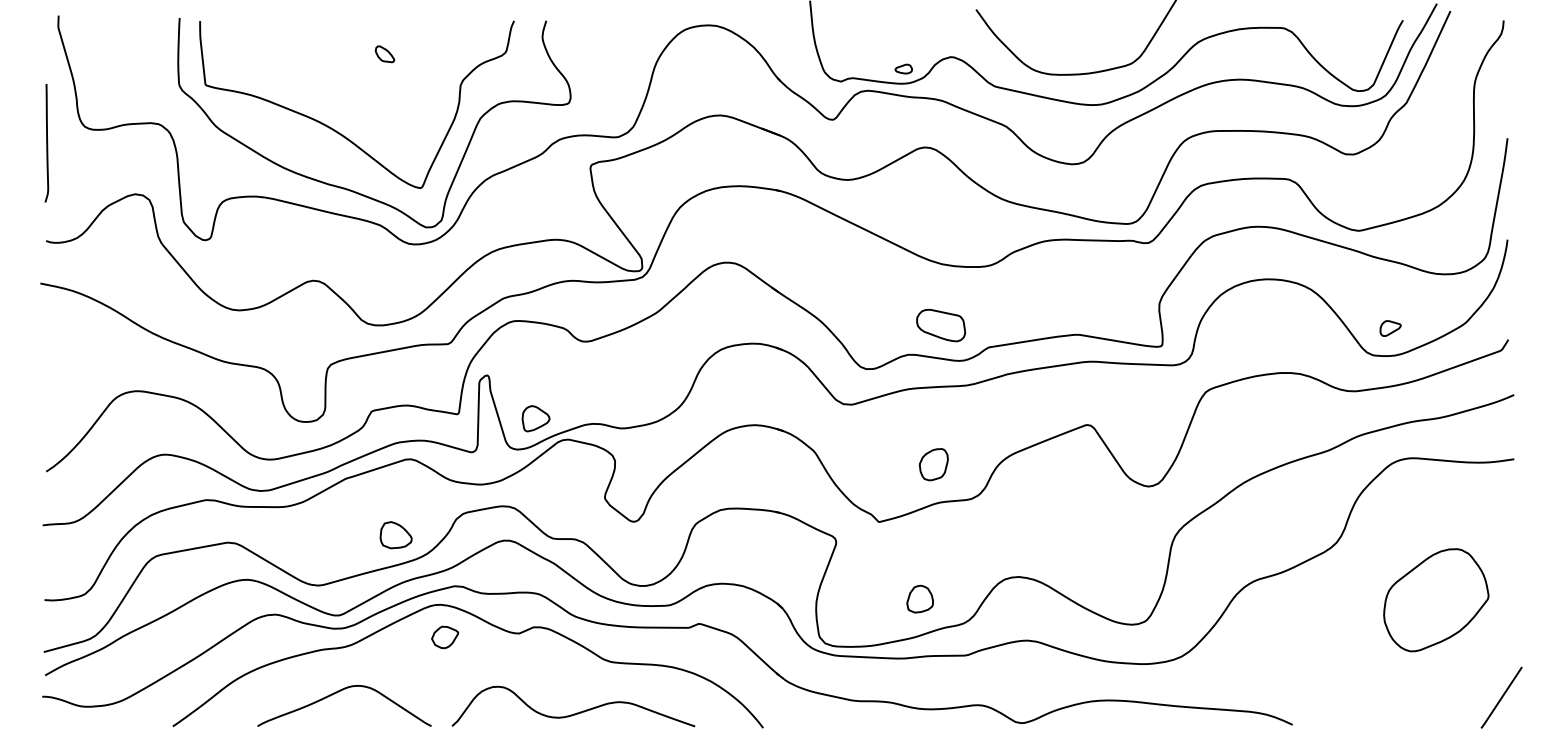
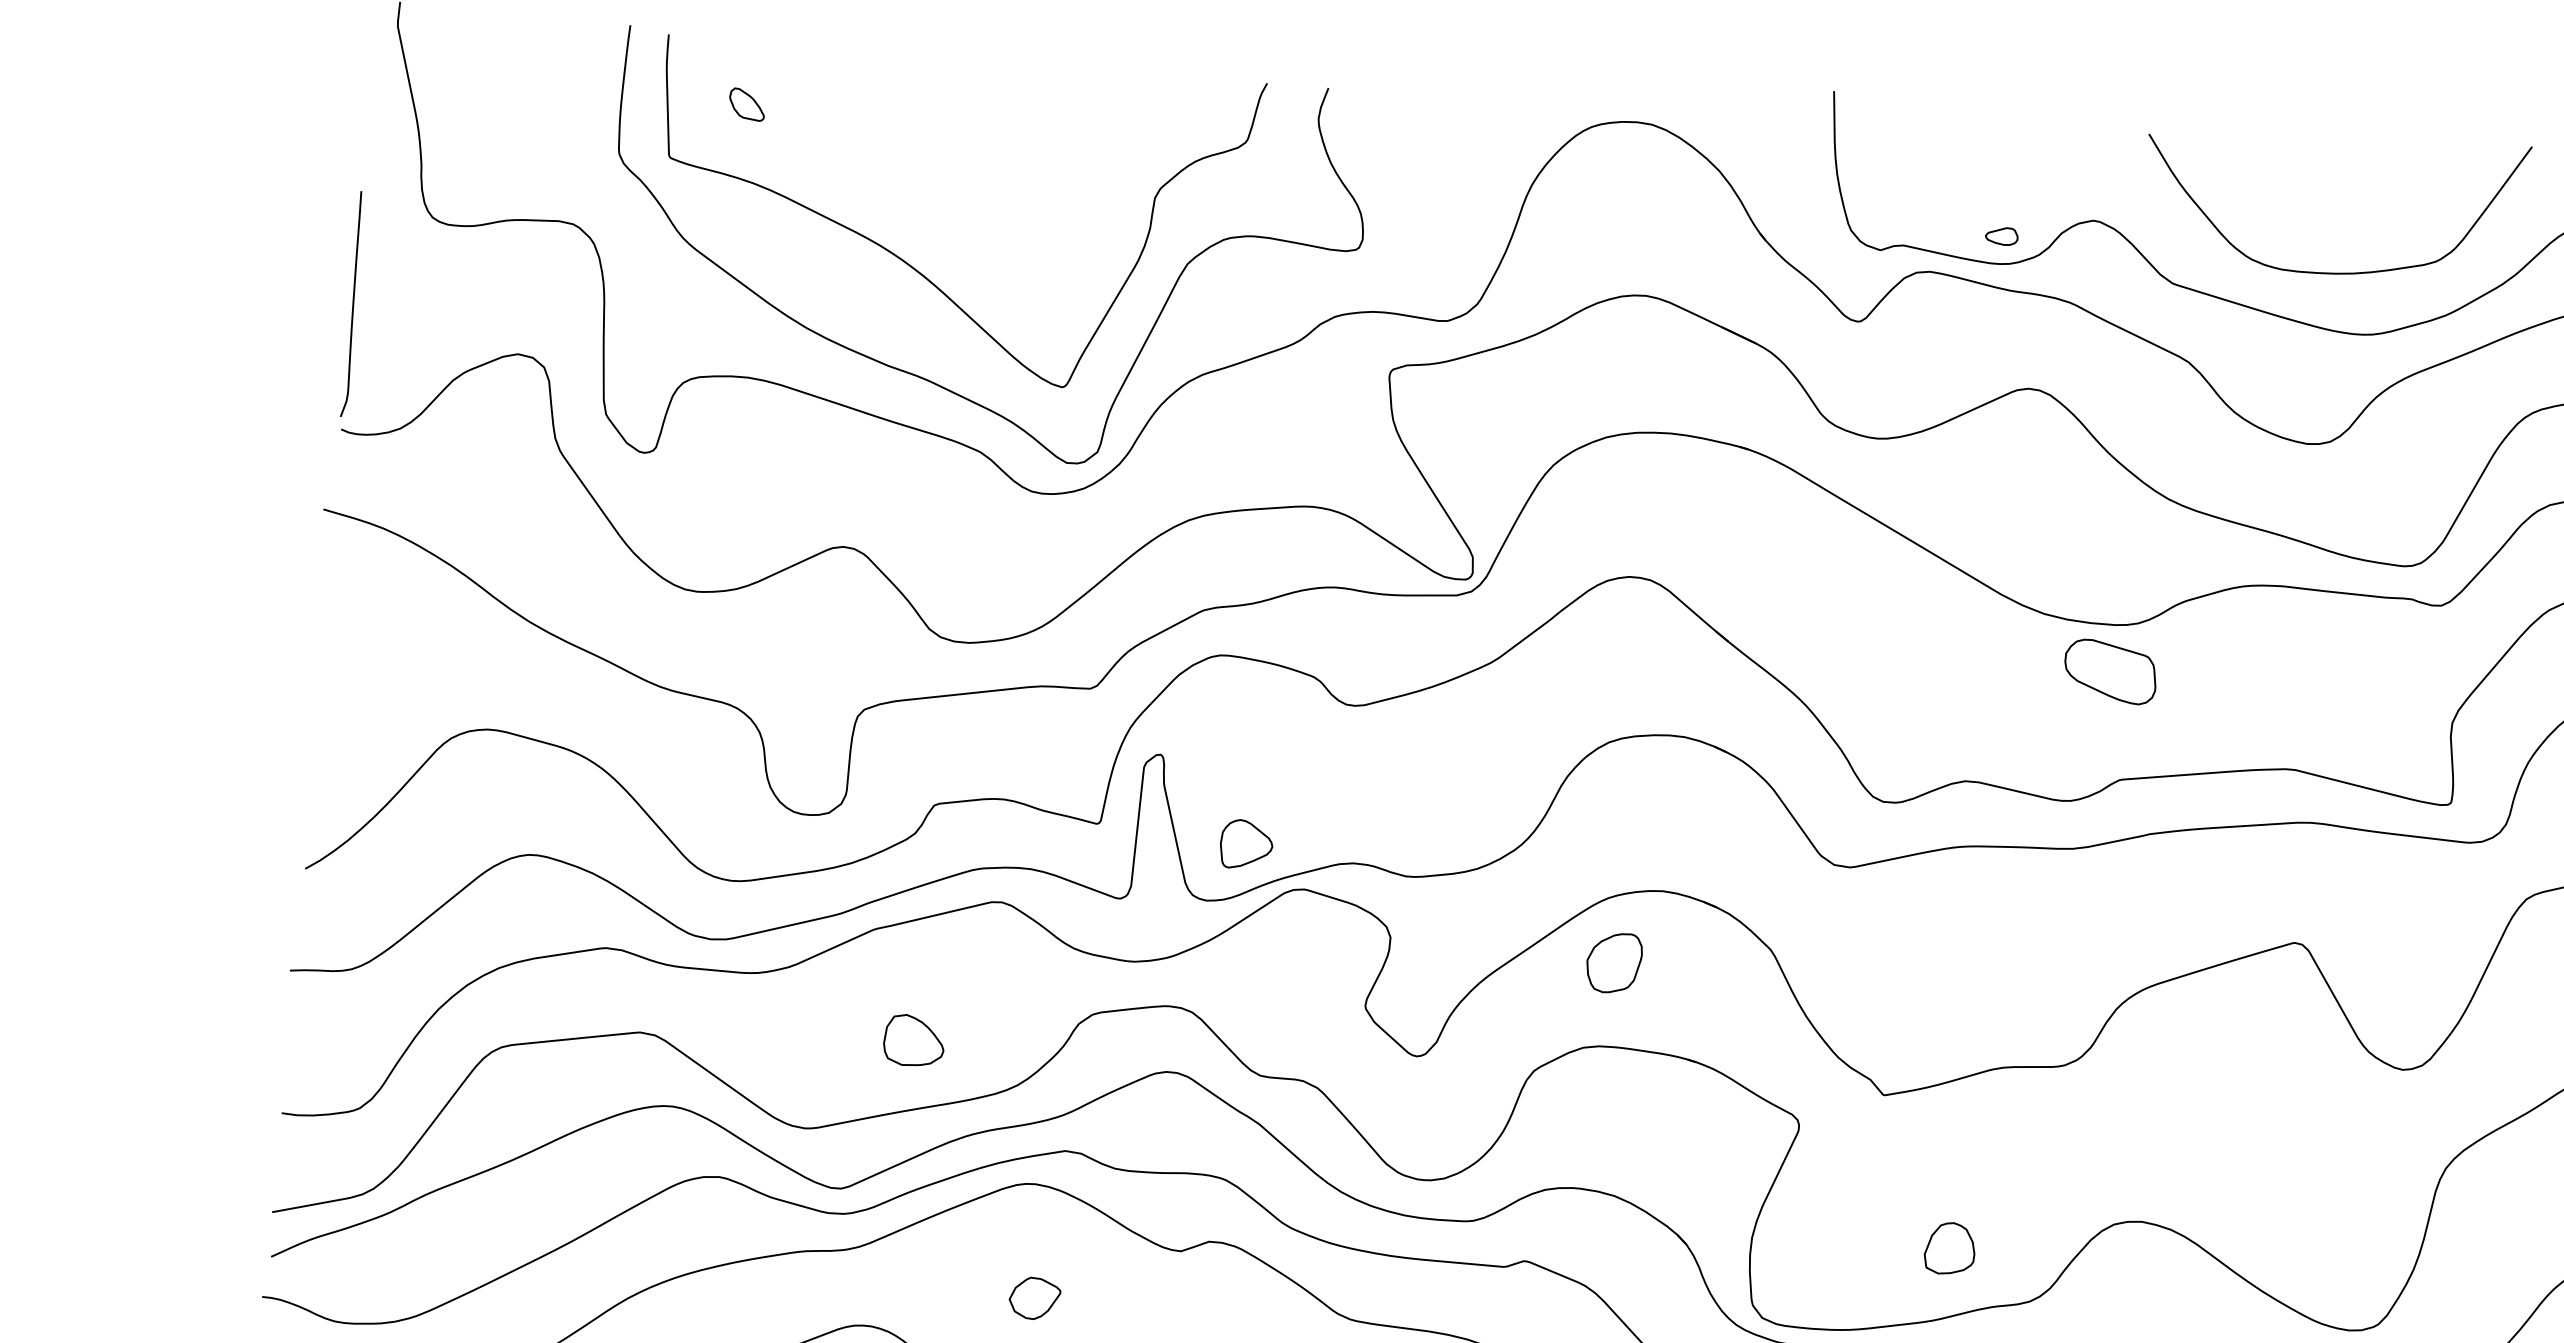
part: (384, 54) -> (746, 104), moved
curve: (46, 143) -> (351, 304), moved
part: (940, 325) -> (2109, 671), moved
part: (933, 464) -> (1613, 962), moved
part: (395, 535) -> (912, 1041), moved
part: (445, 637) -> (1035, 1298), moved

